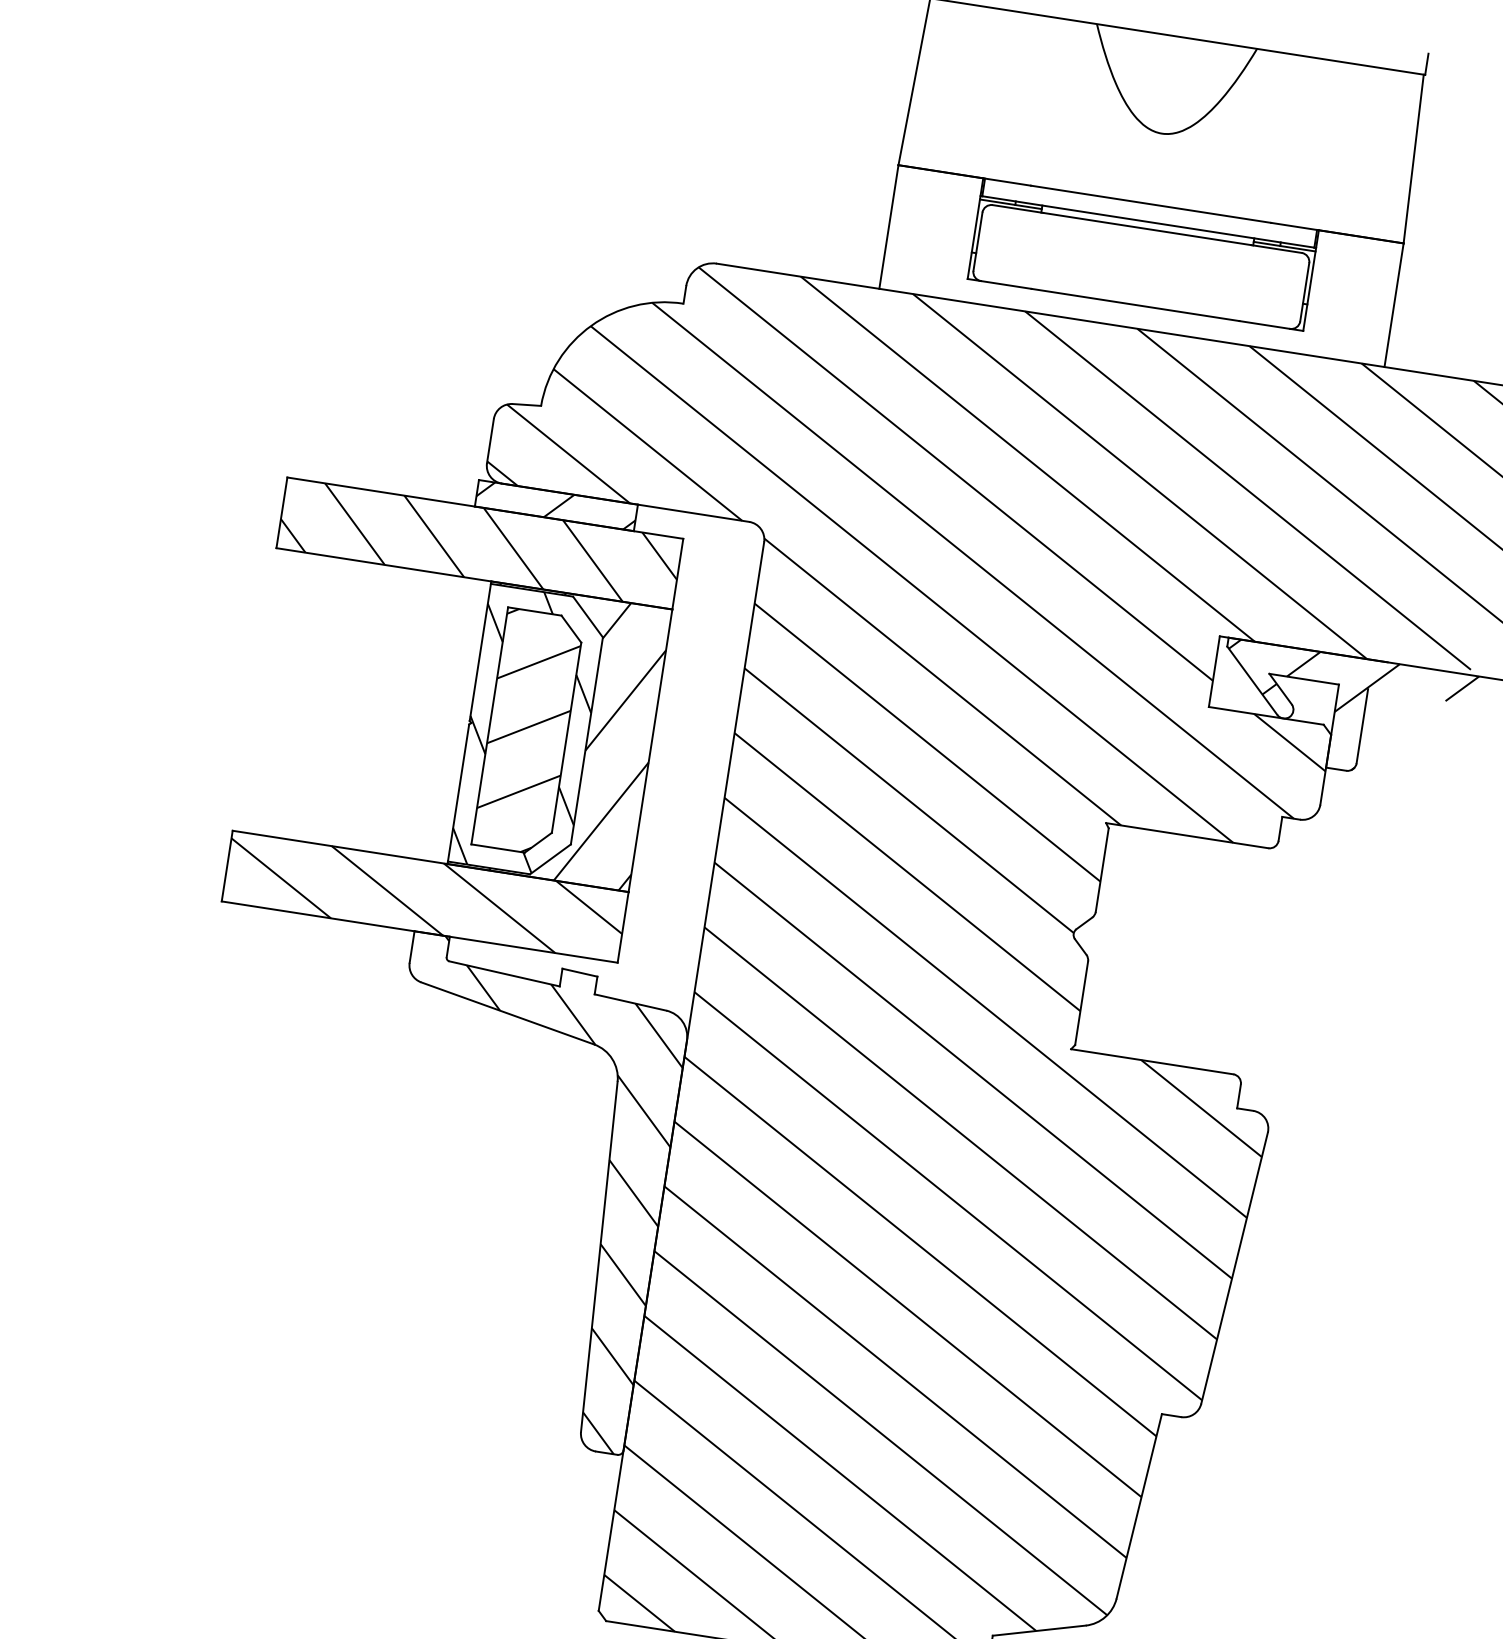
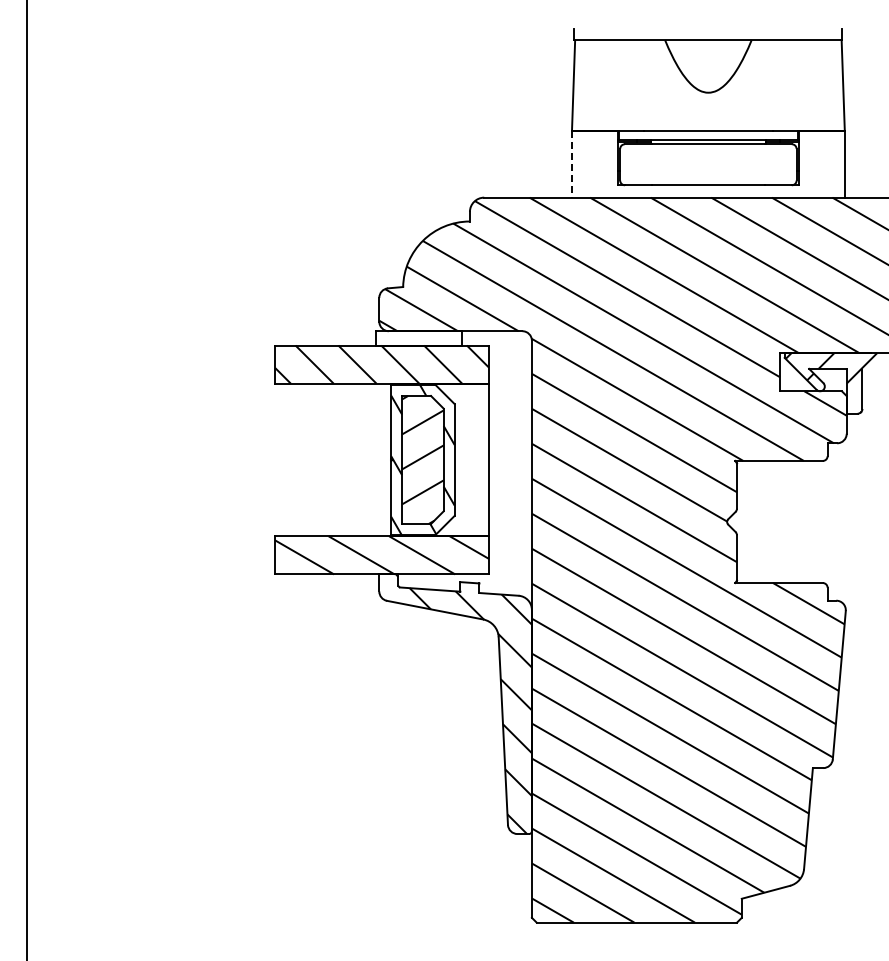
line: (887, 227) -> (571, 164), solid -> dashed
hatch: (556, 505) -> (419, 338), removed
hatch: (564, 736) -> (442, 459), removed

